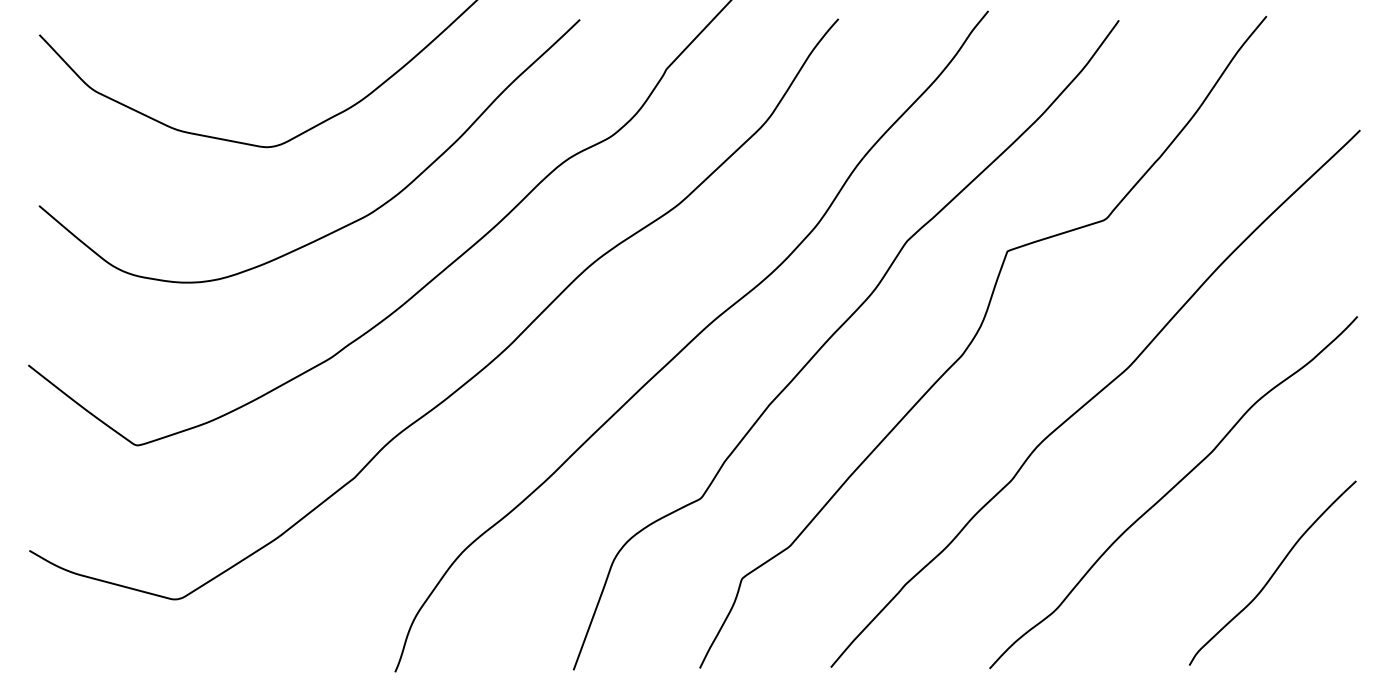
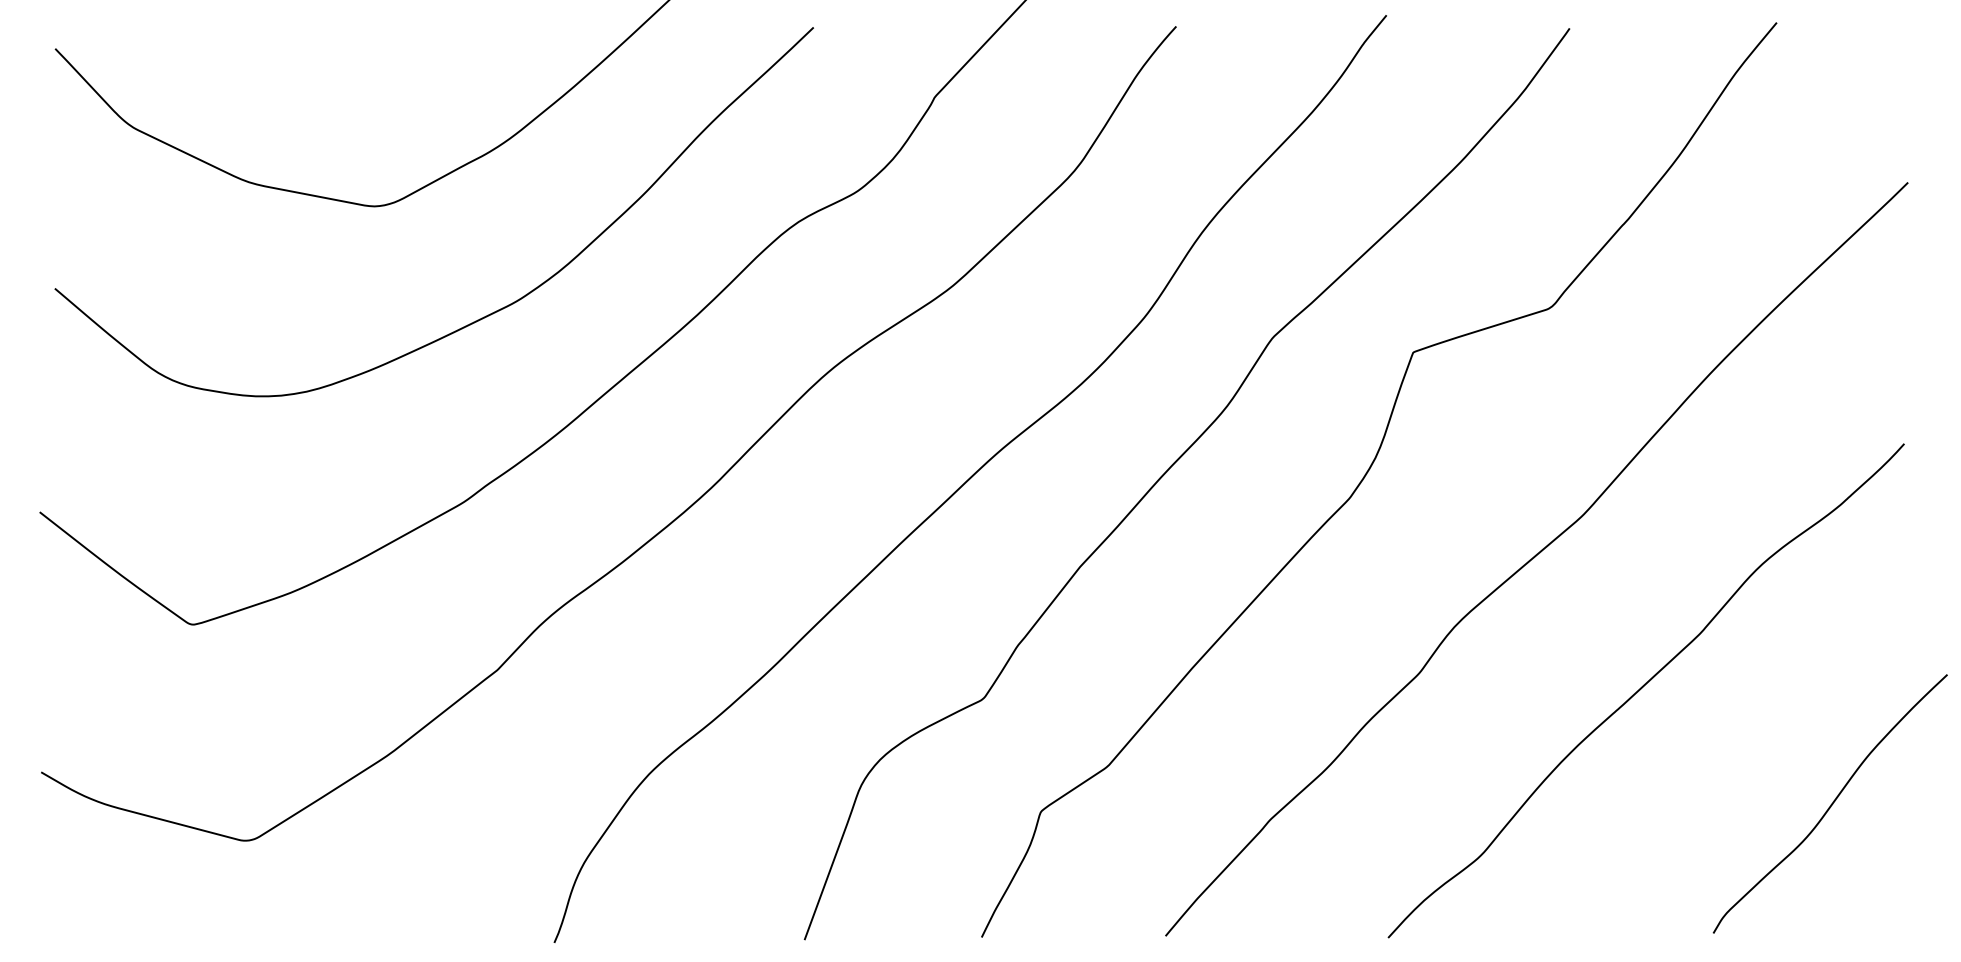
curve: (1272, 573) -> (1830, 804), moved

